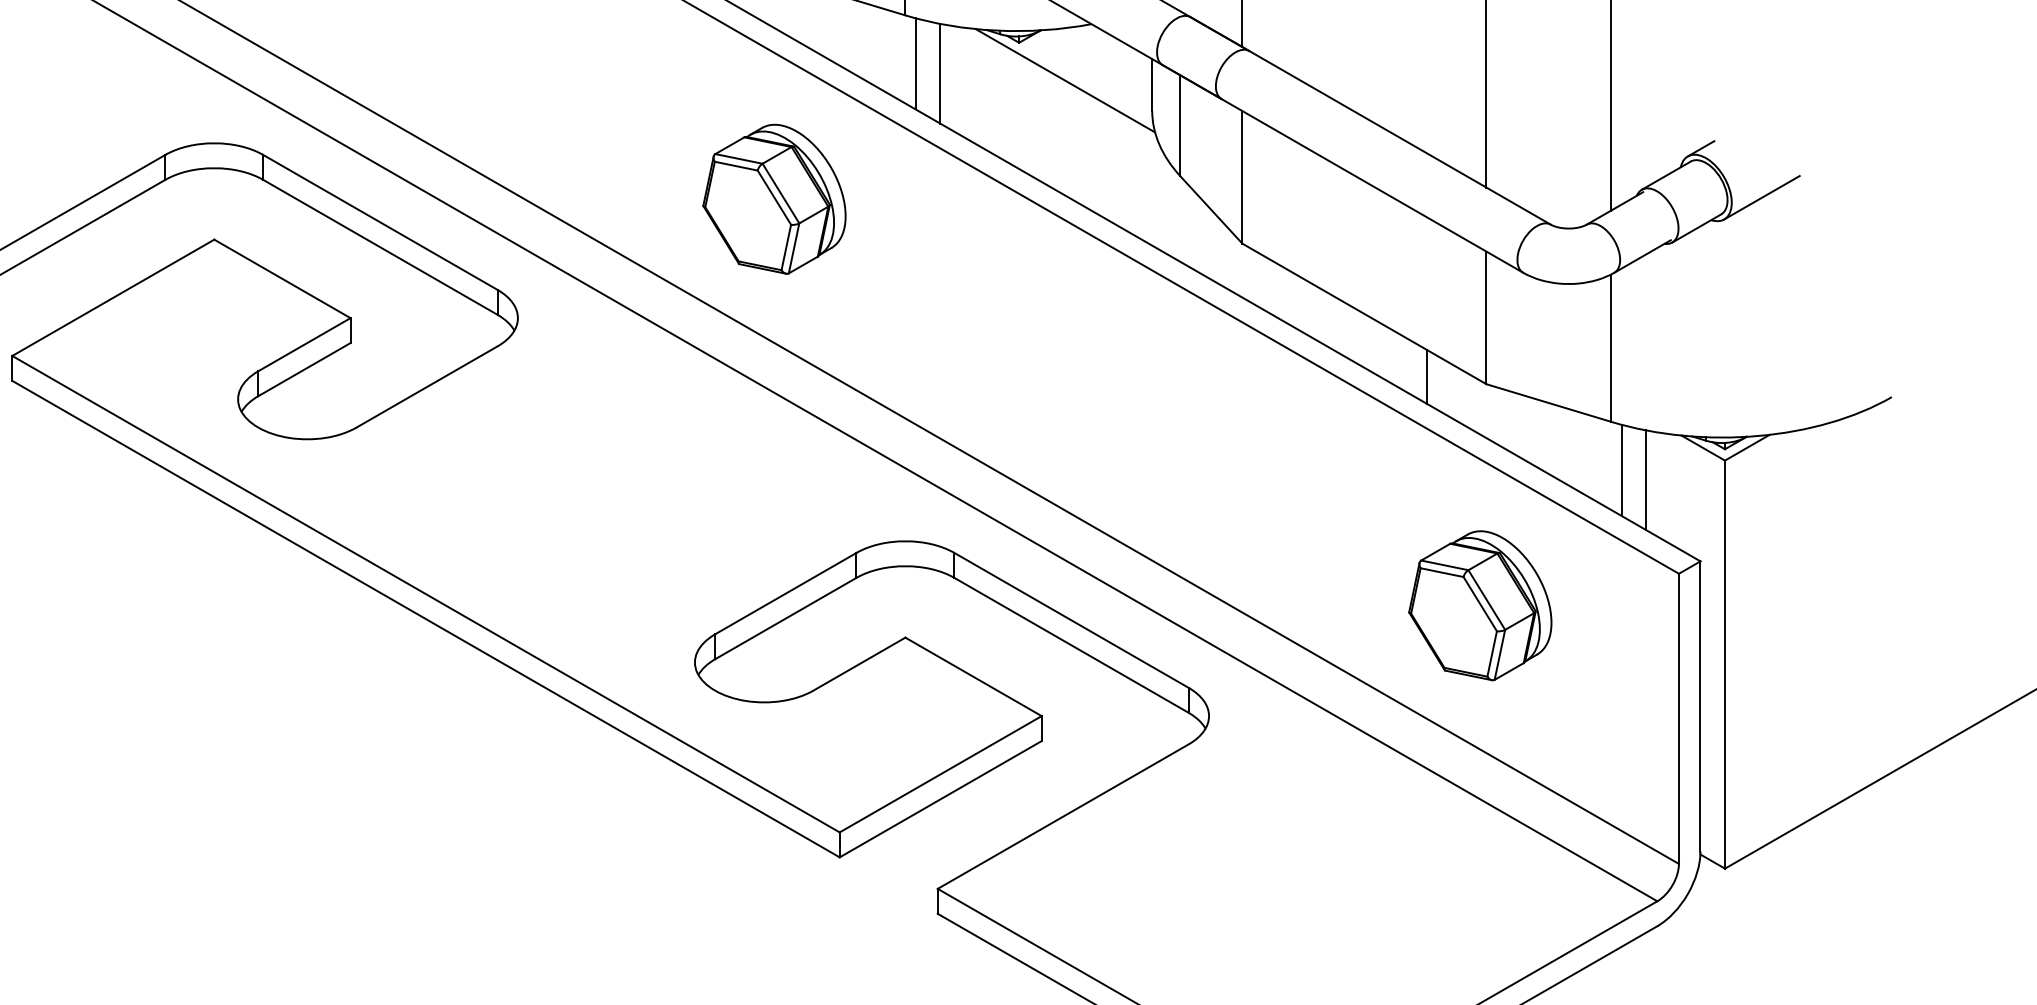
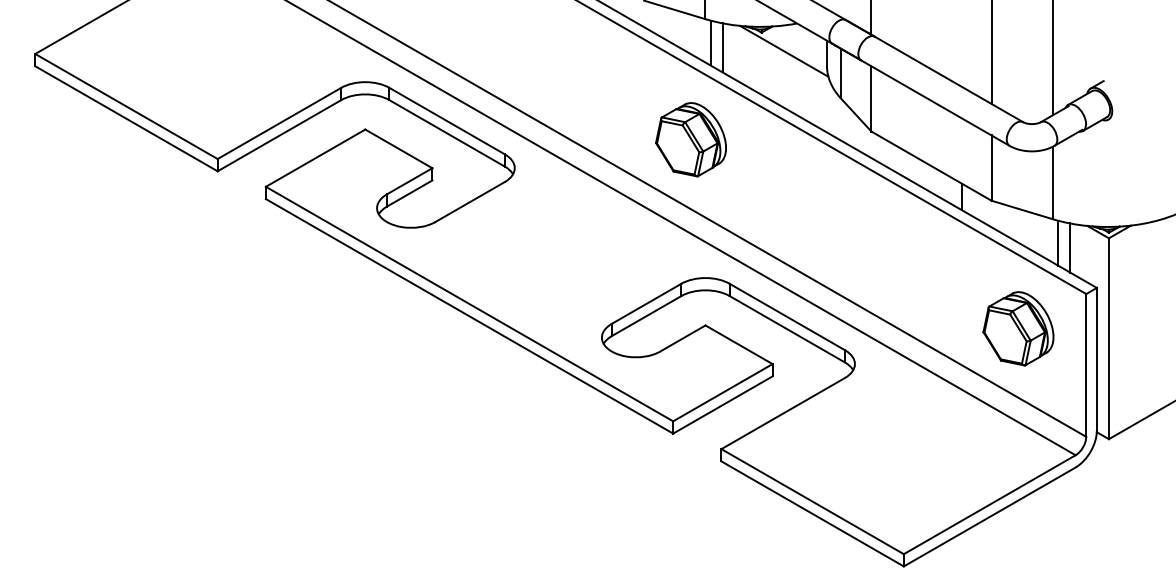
line: (1760, 196) -> (1126, 108), removed
part: (773, 198) -> (690, 139), moved
part: (1480, 605) -> (1018, 328), moved

